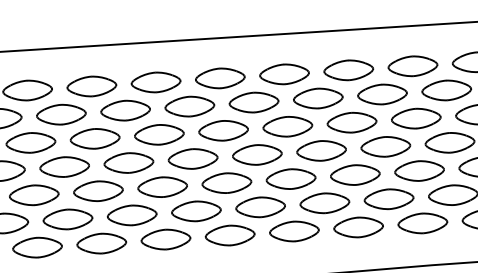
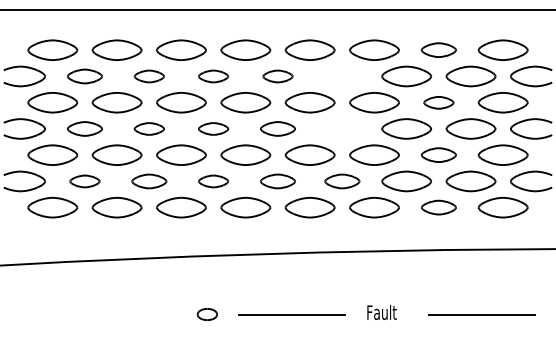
part: (412, 65) -> (438, 49), size x0.7
part: (318, 98) -> (342, 76), removed
part: (253, 102) -> (277, 76), size x0.6
part: (189, 106) -> (213, 76), size x0.6
part: (125, 110) -> (149, 76), size x0.6
part: (60, 114) -> (84, 76), size x0.7
part: (415, 118) -> (438, 102), size x0.6
part: (321, 150) -> (342, 128), removed
part: (256, 154) -> (277, 128), size x0.7
part: (192, 158) -> (213, 128), size x0.6
part: (129, 162) -> (149, 128), size x0.6
part: (64, 166) -> (84, 128), size x0.7
part: (419, 170) -> (438, 154), size x0.7
part: (325, 203) -> (342, 181), size x0.7
part: (260, 207) -> (277, 181), size x0.7
part: (196, 211) -> (213, 181), size x0.6
part: (132, 215) -> (149, 181), size x0.7
part: (67, 219) -> (84, 181), size x0.6
part: (422, 223) -> (438, 207), size x0.7

